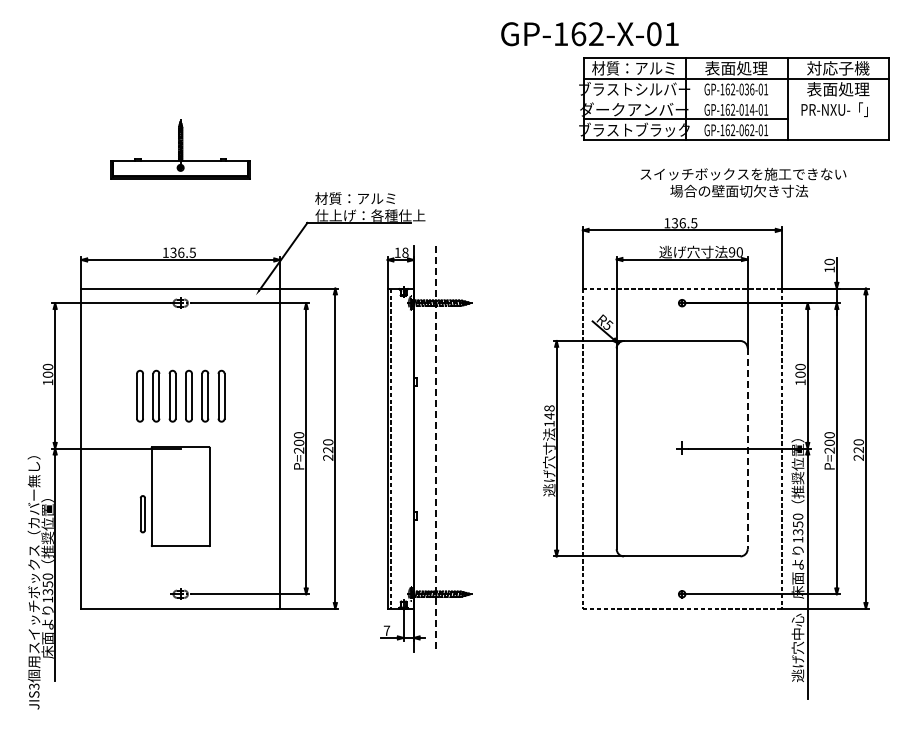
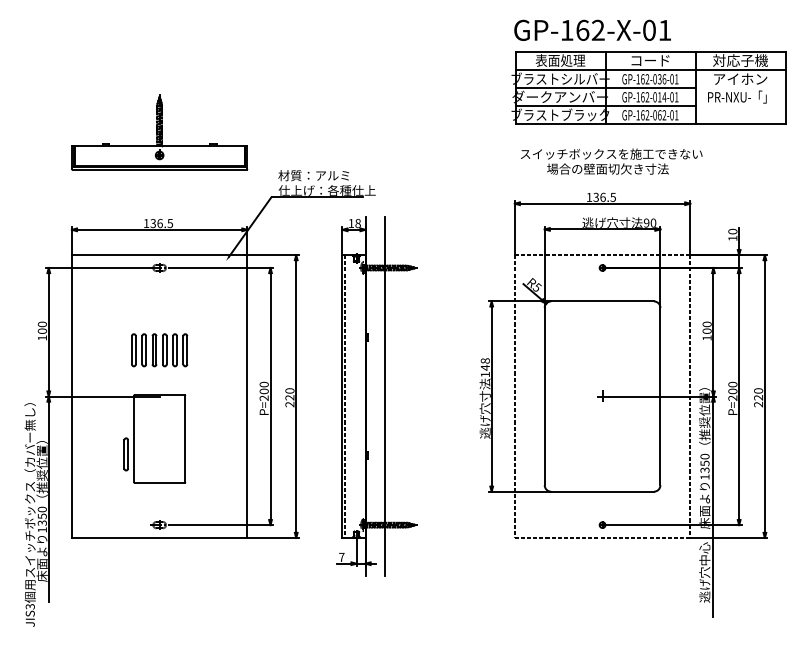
text: (589, 34) -> (592, 30), moved
text: (633, 68) -> (559, 60), 材質：アルミ -> 表面処理
text: (736, 68) -> (650, 60), 表面処理 -> コード
text: (838, 89) -> (740, 79), 表面処理 -> アイホン
line: (685, 99) -> (605, 88), added
part: (180, 149) -> (159, 132), size x1.43
text: (743, 182) -> (611, 161), moved
part: (180, 396) -> (159, 350), size x0.71
line: (435, 448) -> (384, 396), dashed -> solid
line: (747, 449) -> (660, 397), dashed -> solid

